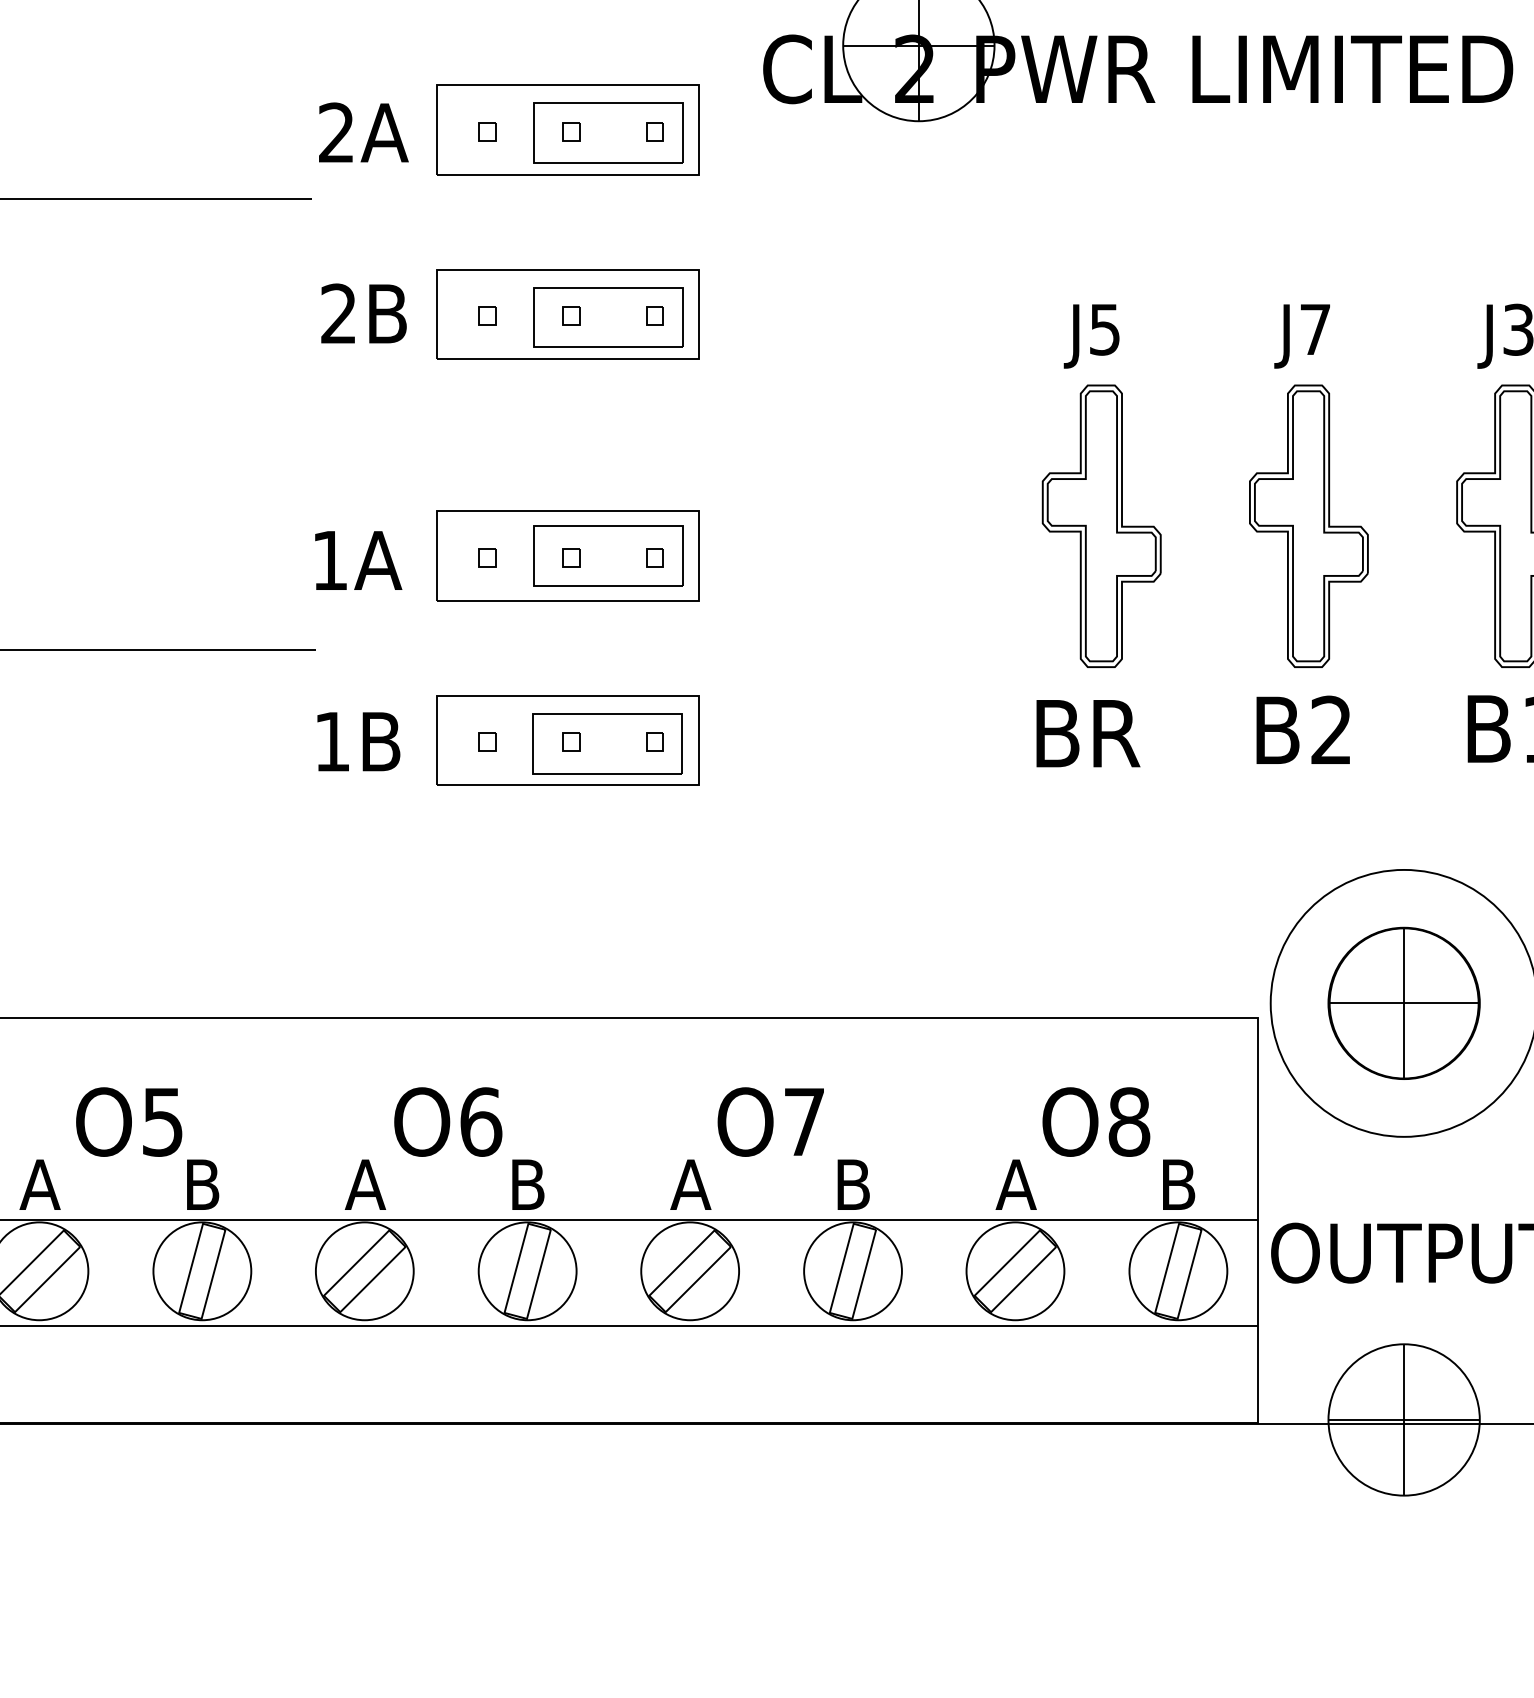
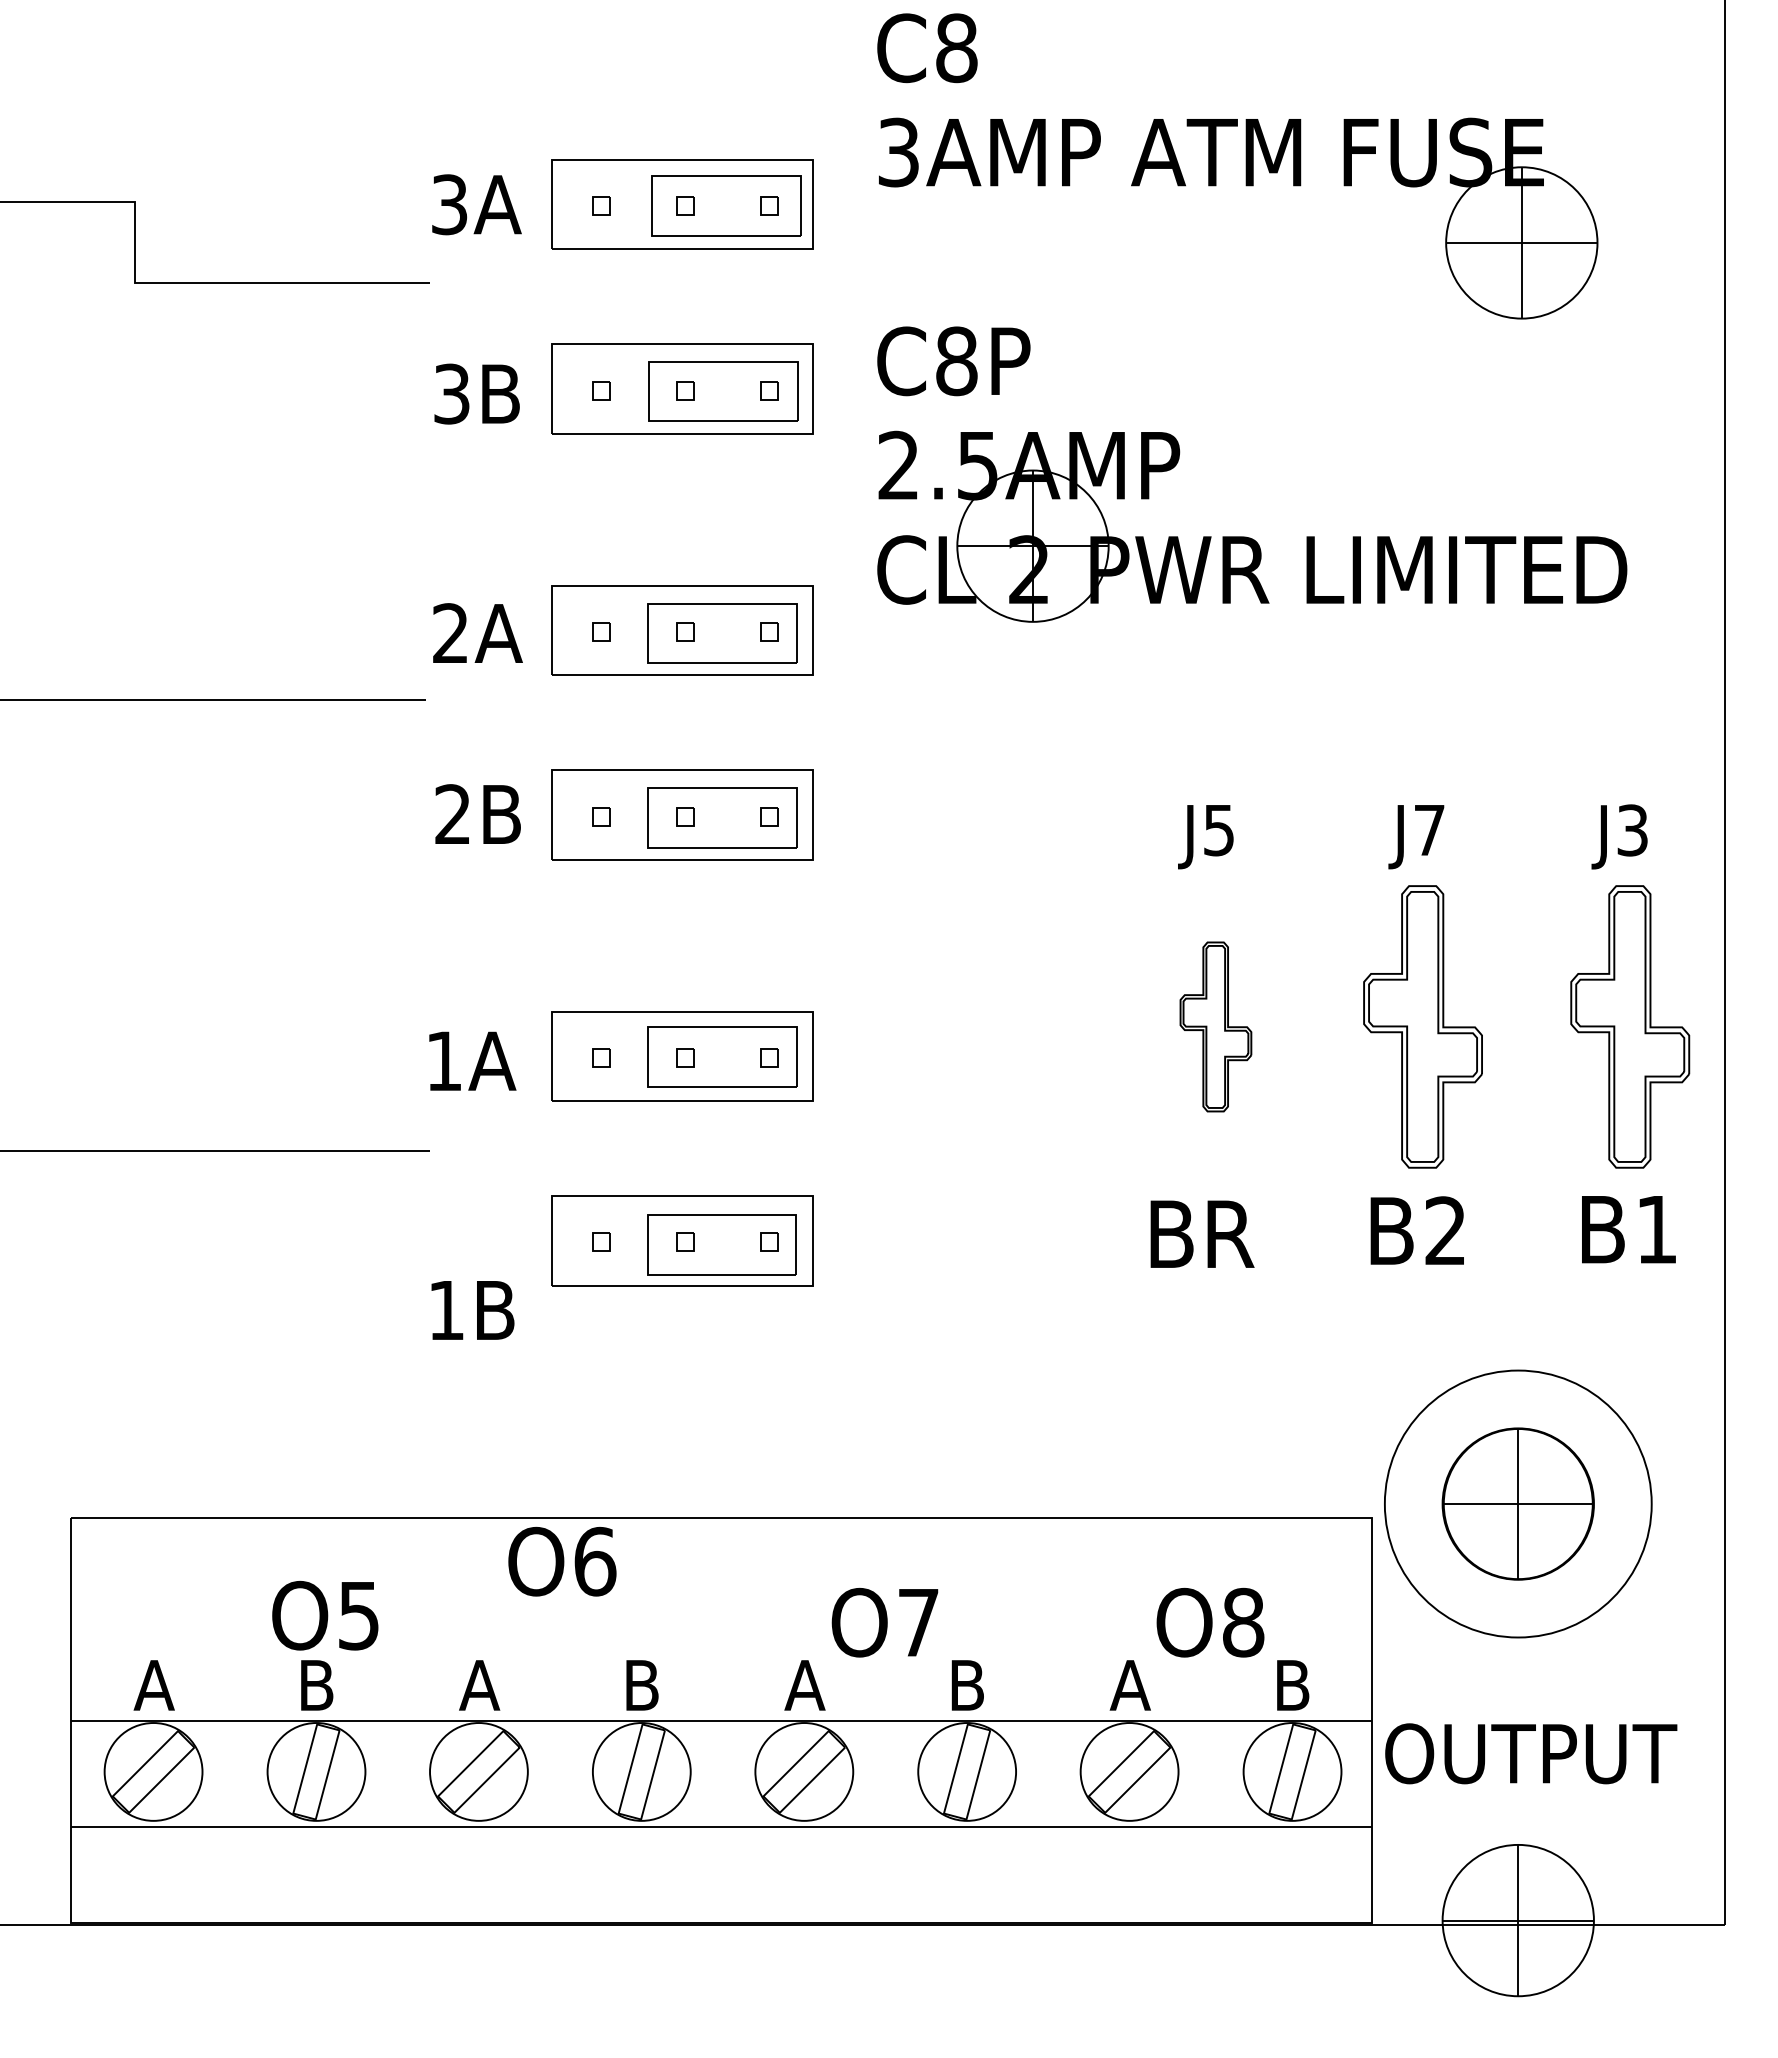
part: (1101, 525) -> (1215, 1026), size x0.6
text: (358, 741) -> (472, 1310), moved
text: (129, 1121) -> (325, 1615), moved
text: (448, 1121) -> (562, 1561), moved

